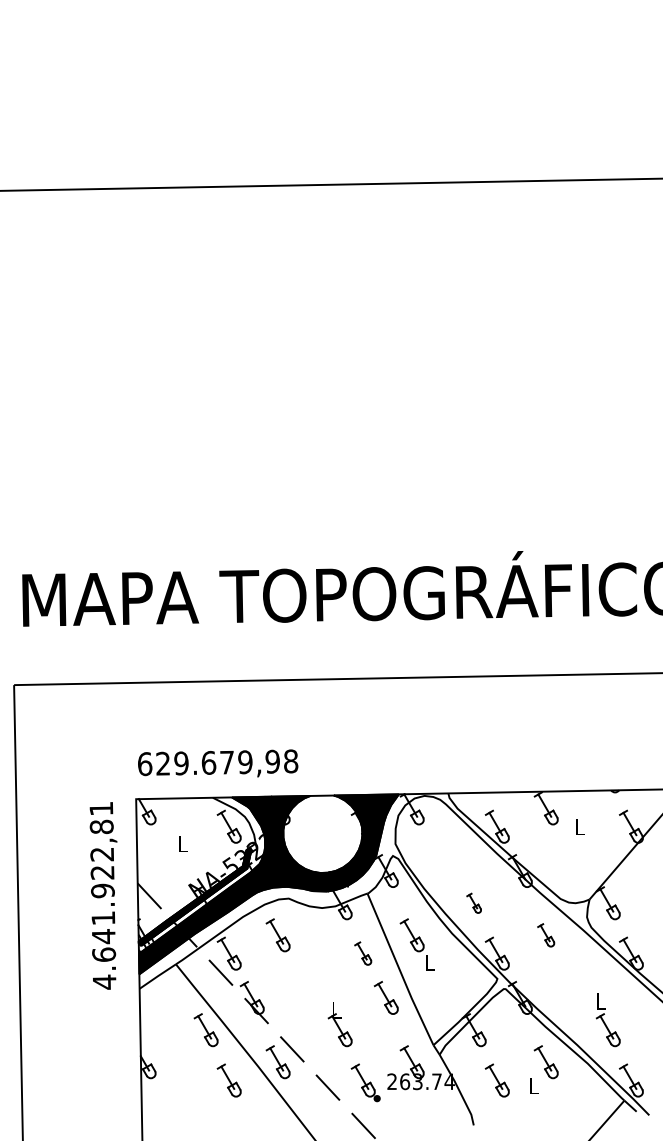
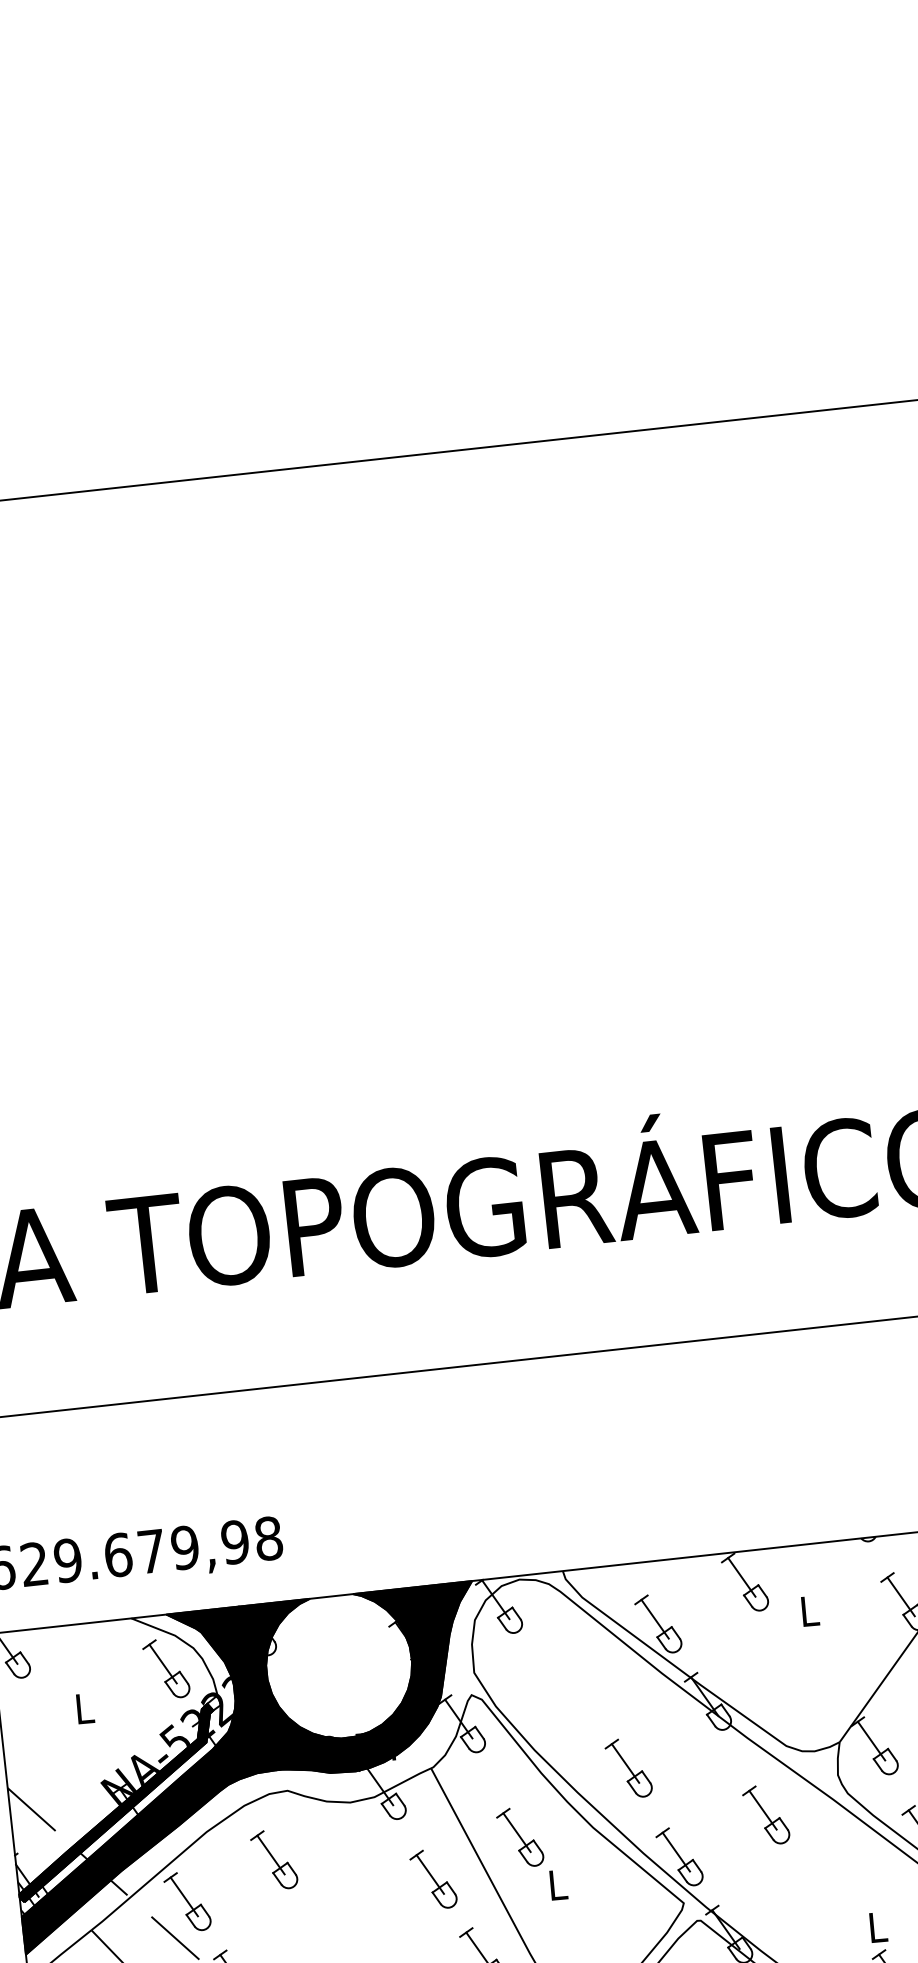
part: (473, 903) -> (627, 1768), size x1.67
part: (545, 935) -> (764, 1815), size x1.43
part: (362, 953) -> (431, 1879), size x1.43

